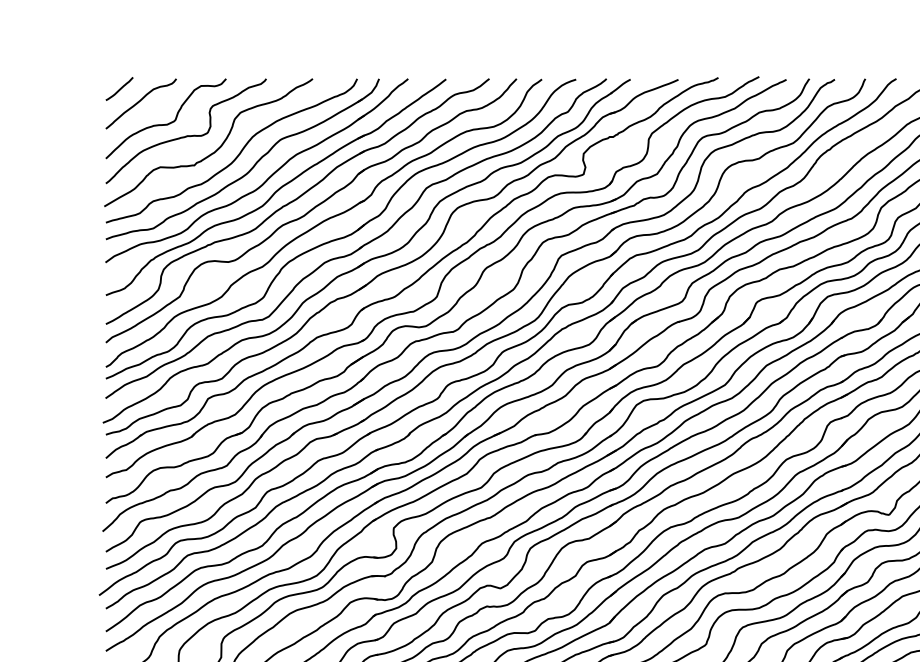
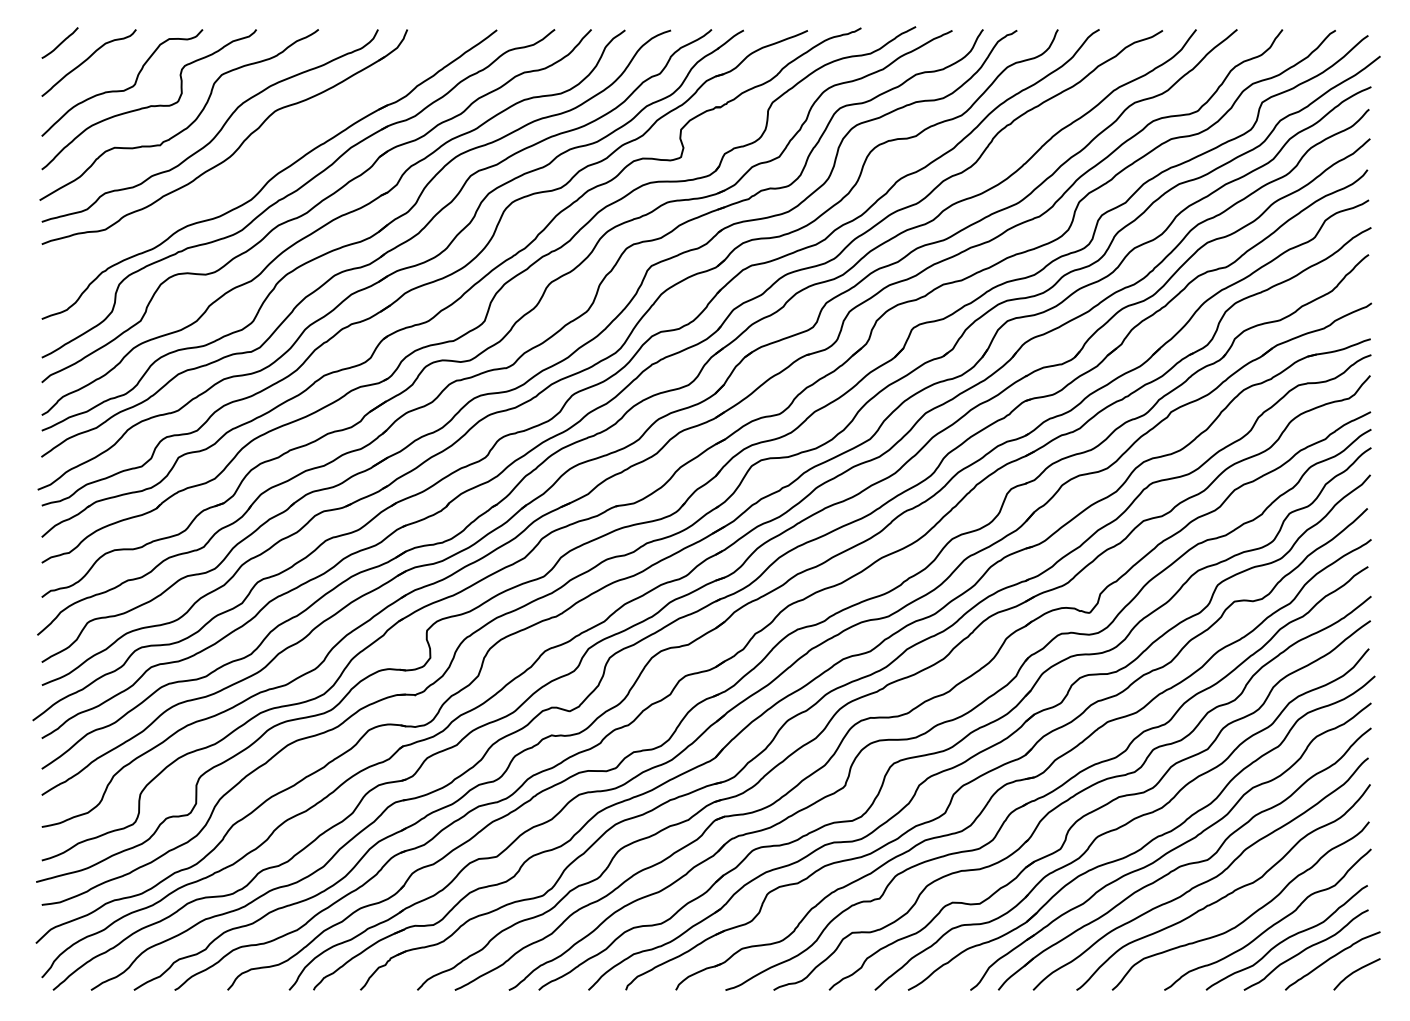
part: (266, 179) -> (256, 164), removed

